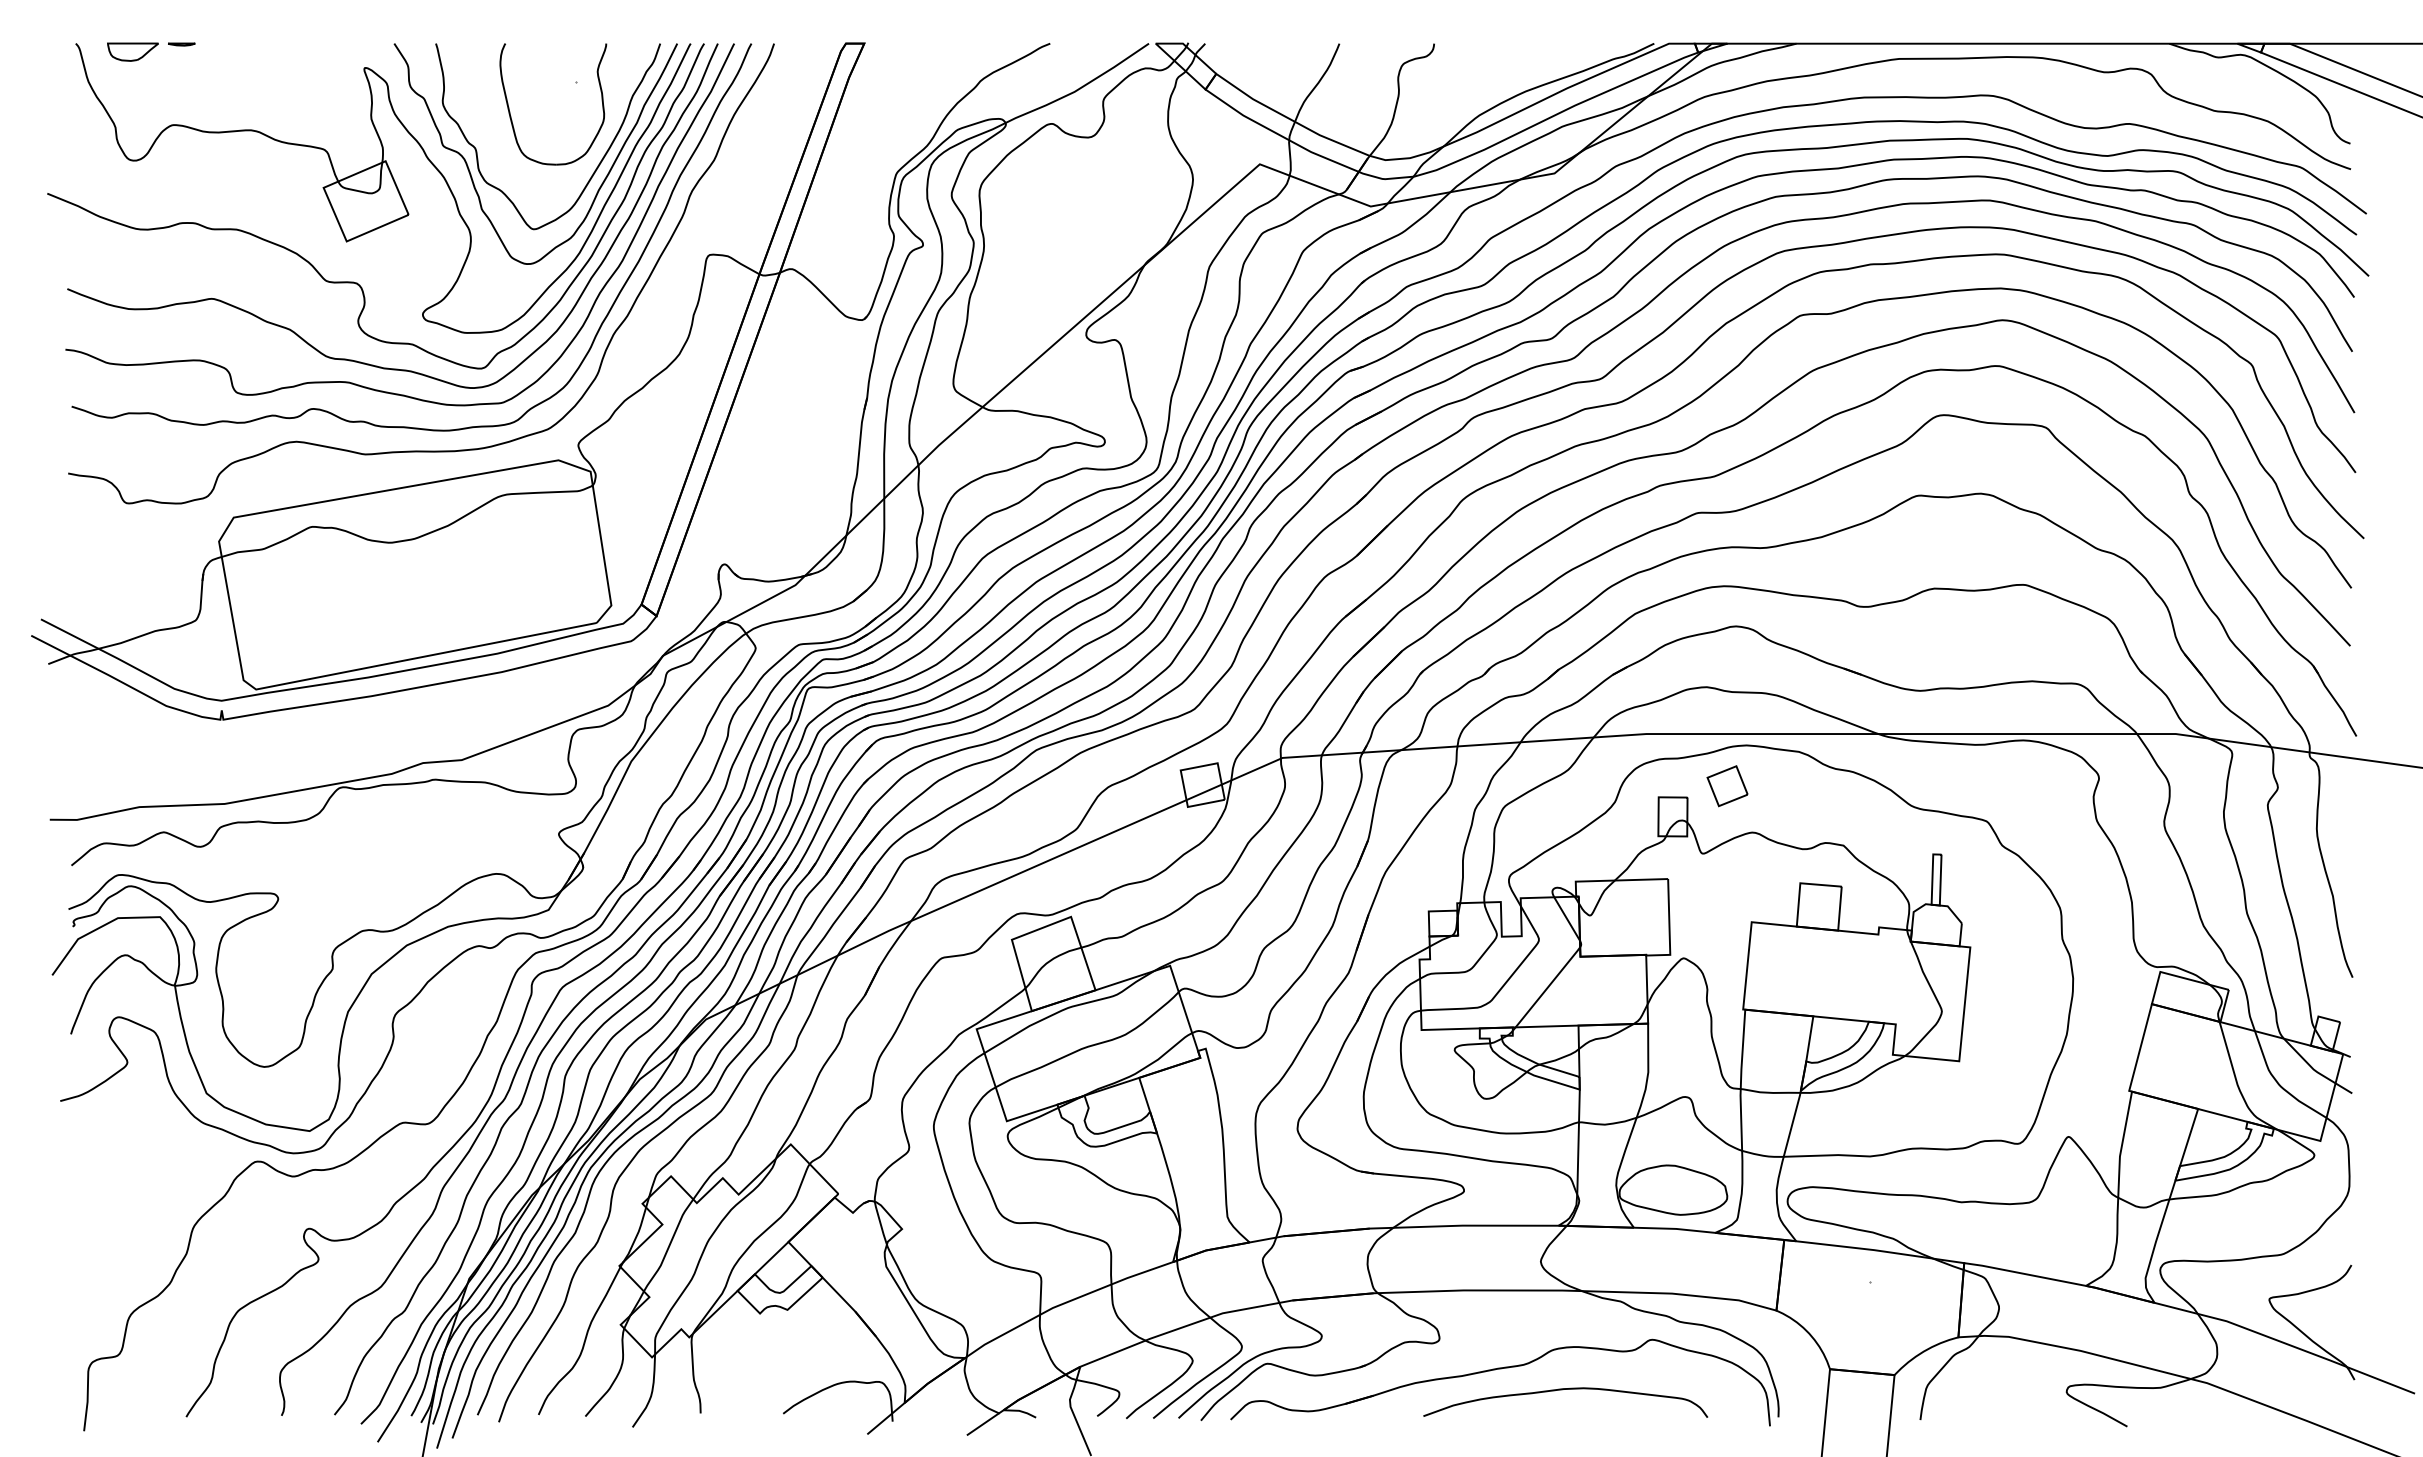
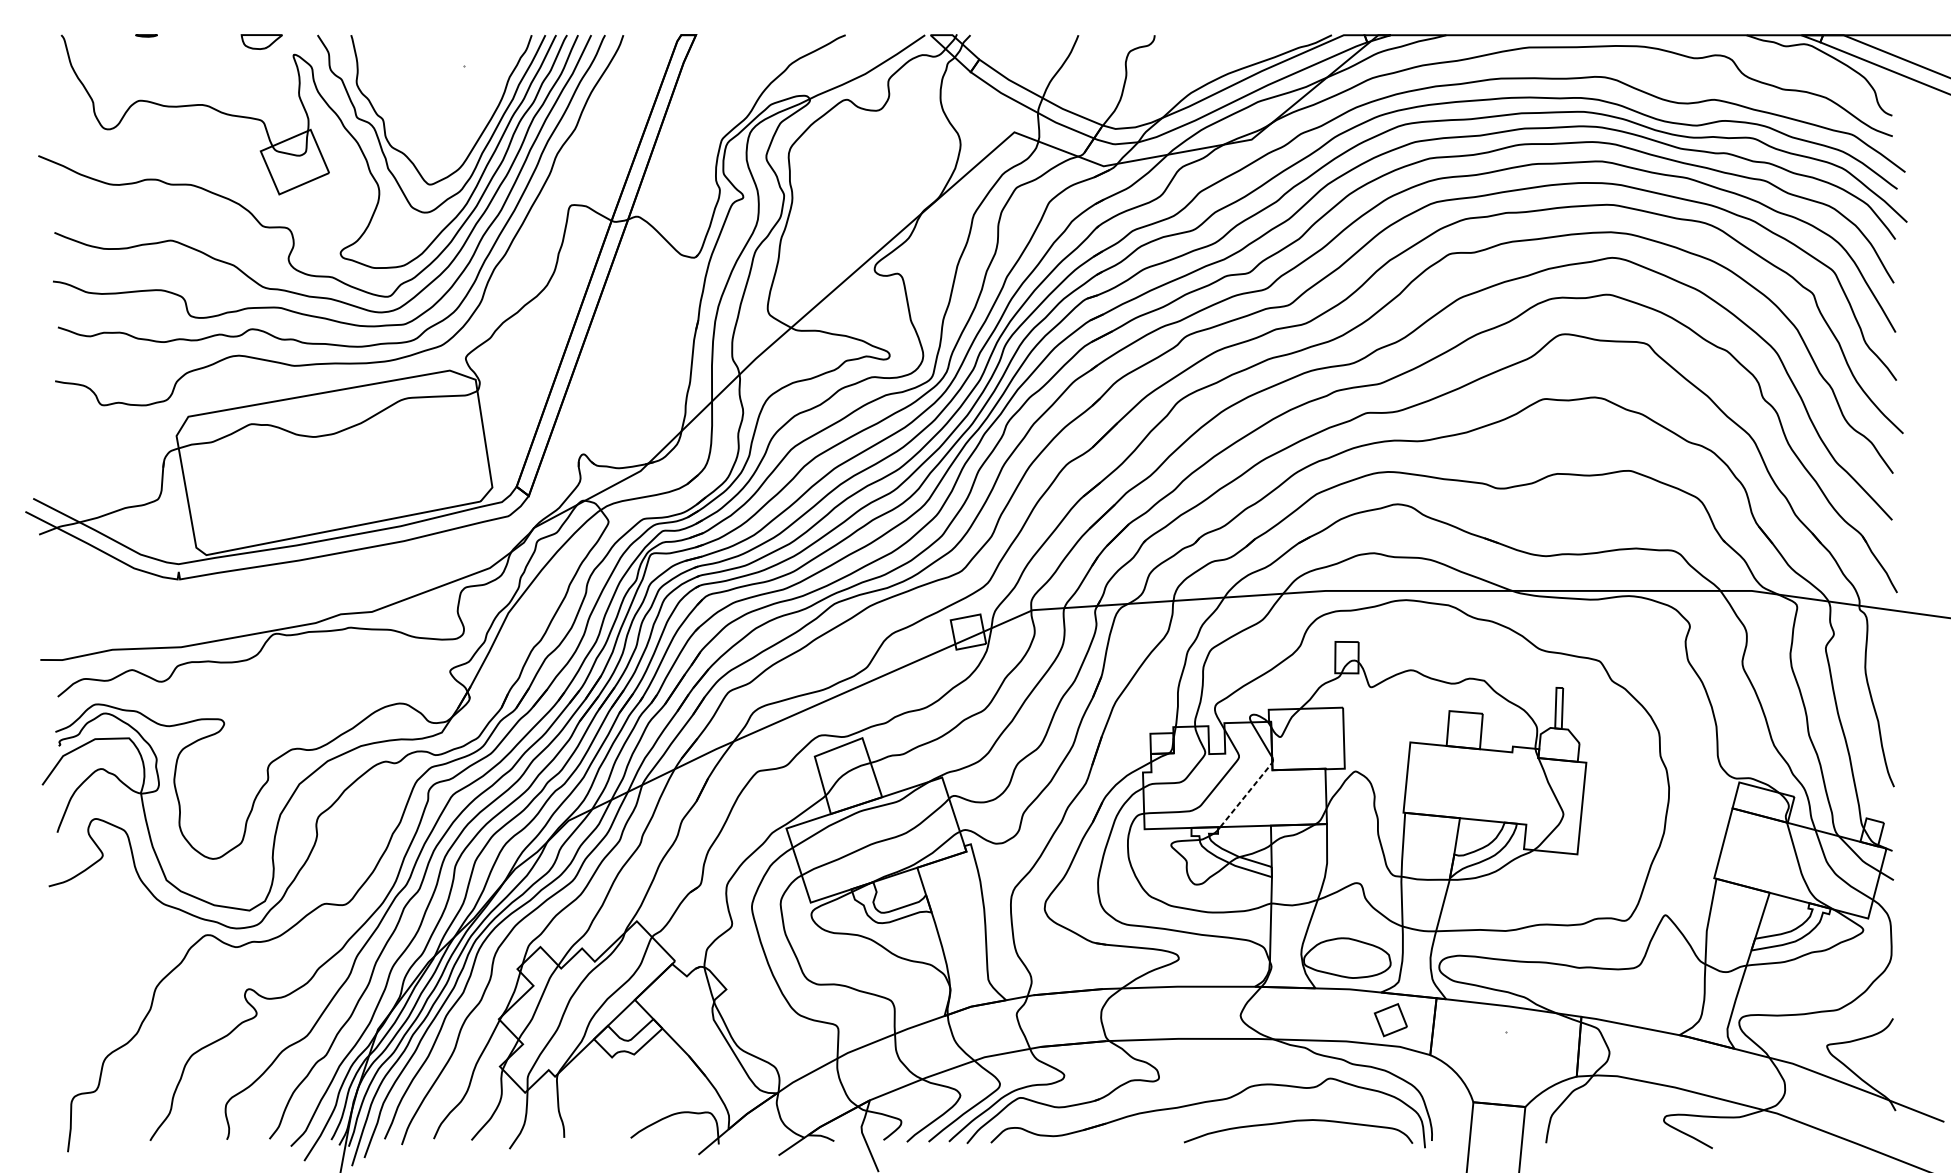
part: (132, 51) -> (261, 41), moved
part: (510, 111) -> (411, 89), removed
part: (1727, 786) -> (1390, 1020), moved
line: (1548, 986) -> (1246, 794), solid -> dashed
curve: (1562, 1390) -> (1295, 1121), moved

